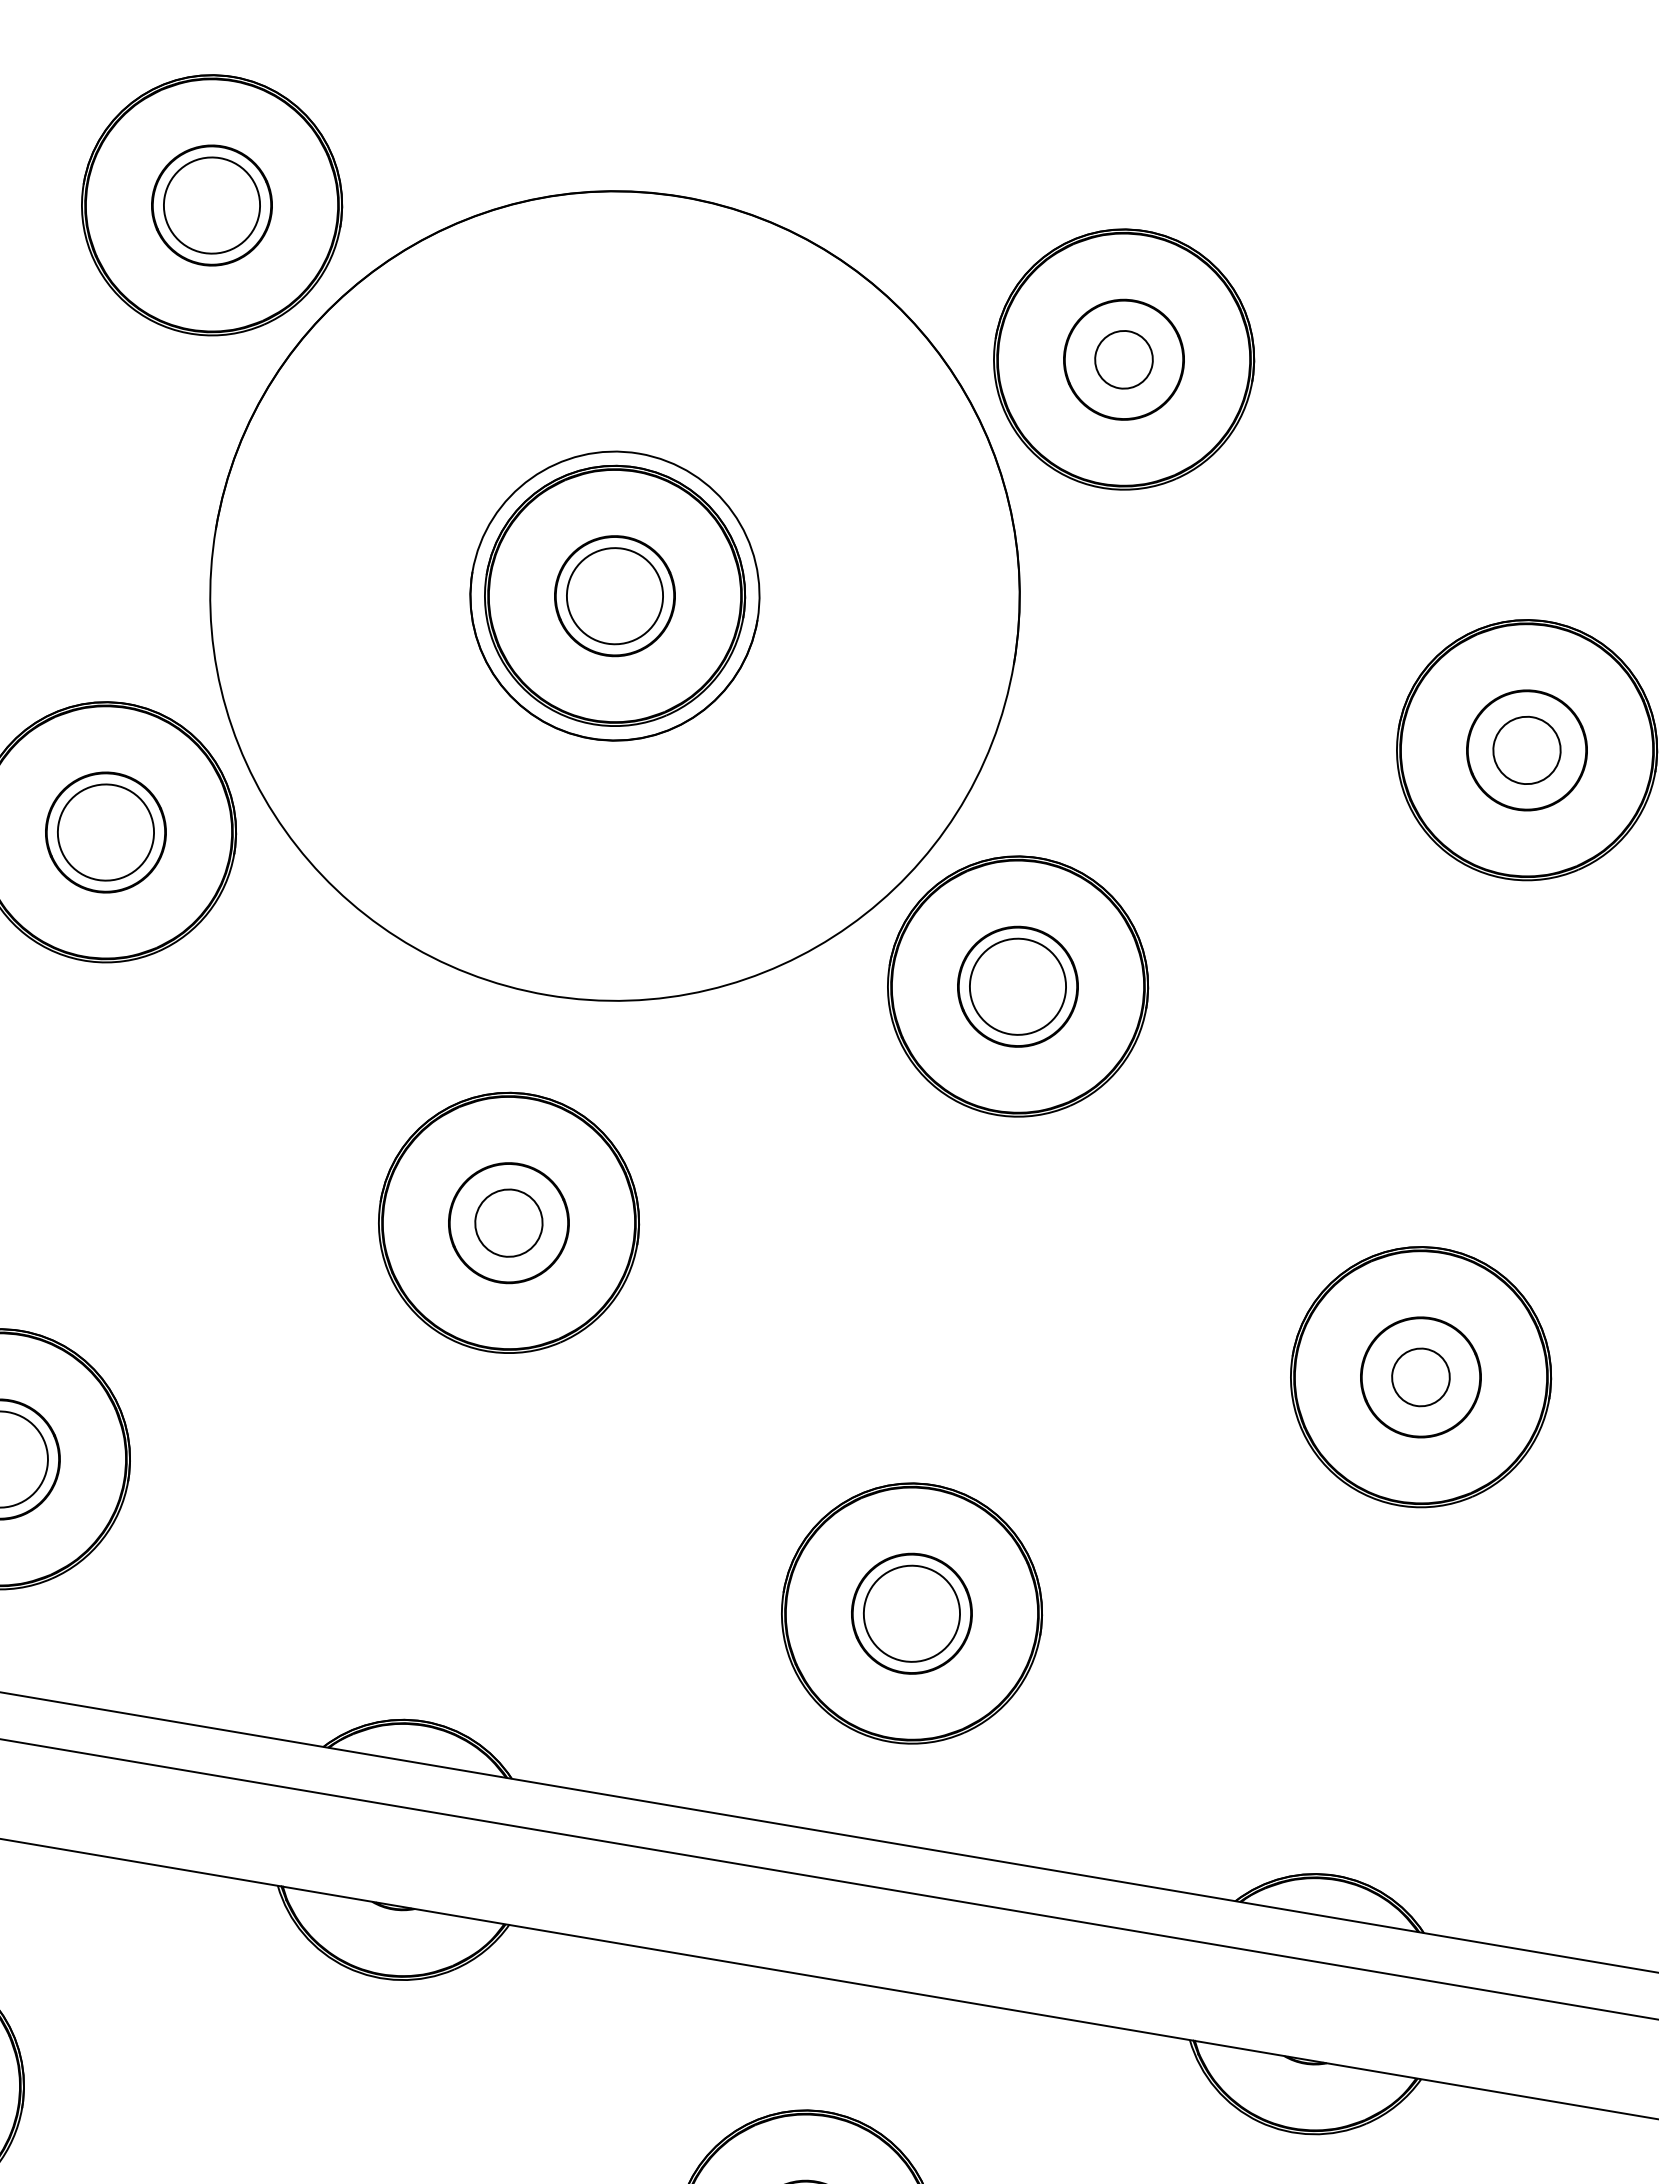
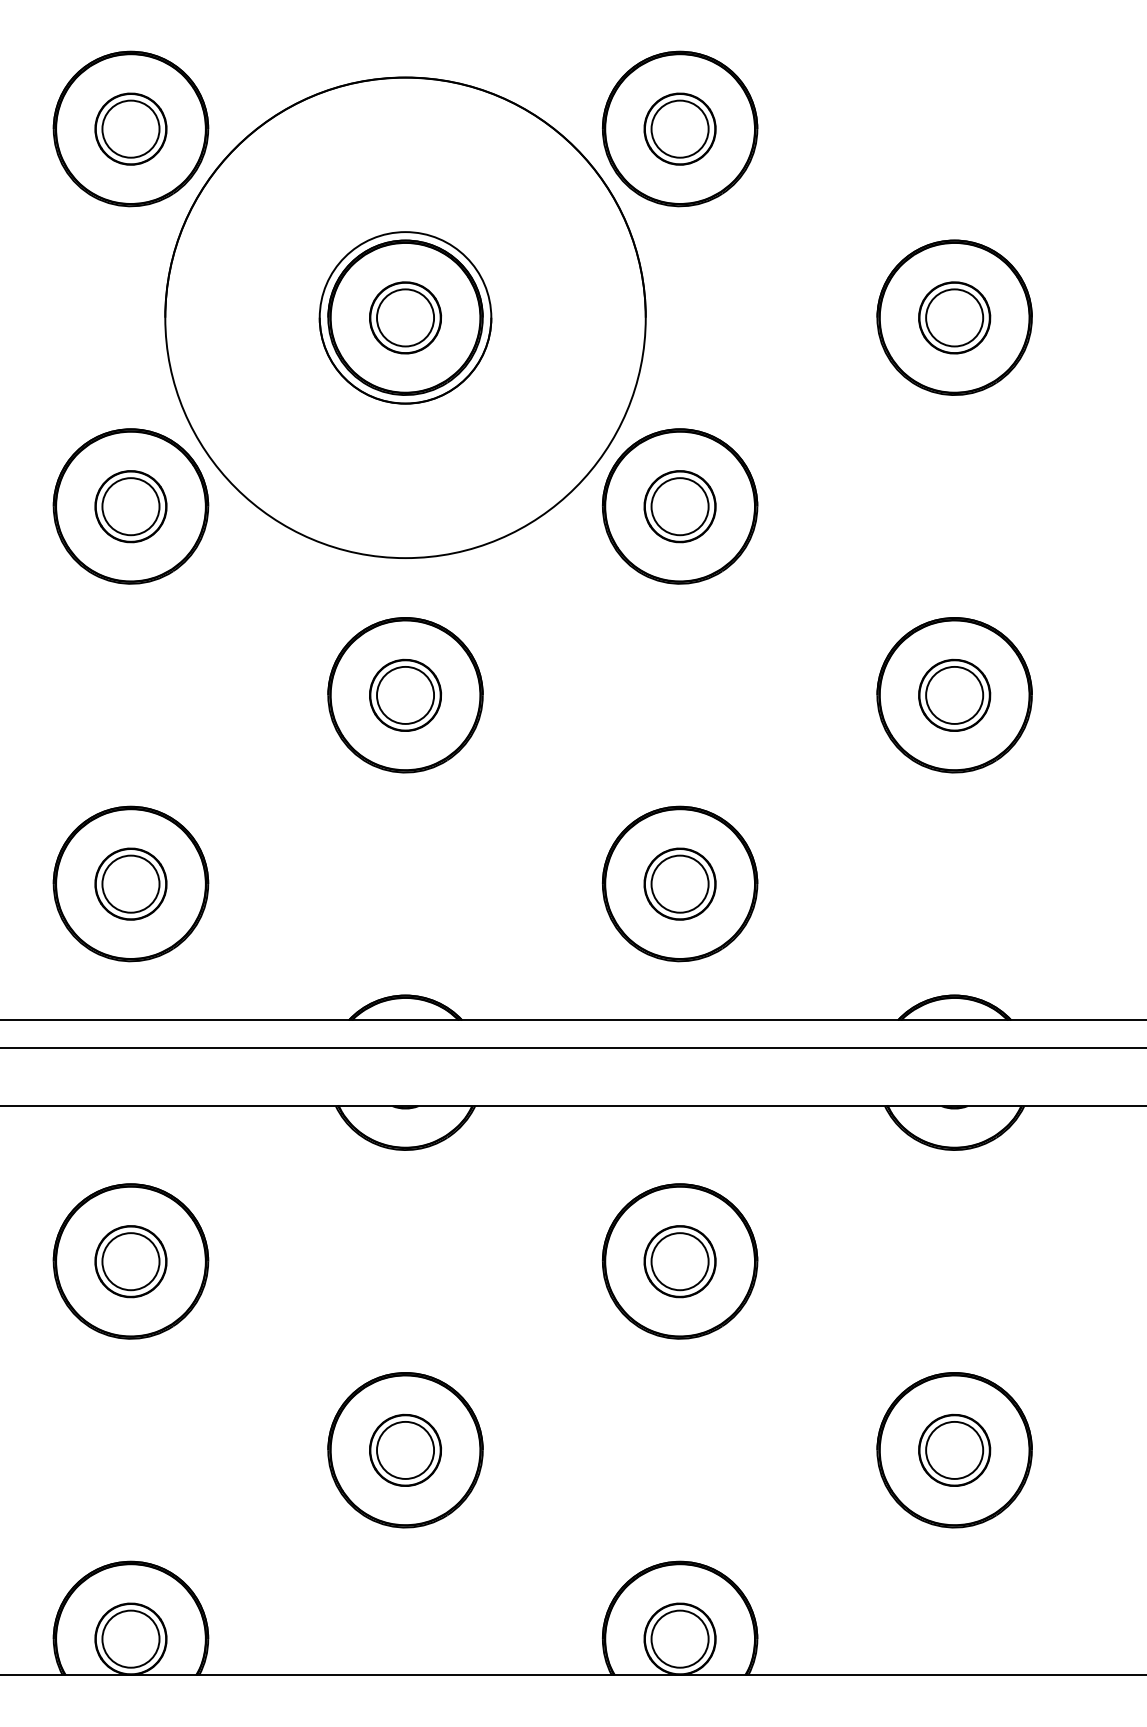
circle: (1123, 358) -> (679, 128), size x1.67
circle: (1526, 749) -> (954, 317), size x1.43
circle: (509, 1221) -> (405, 694), size x1.43
circle: (1420, 1375) -> (954, 694), size x1.67

